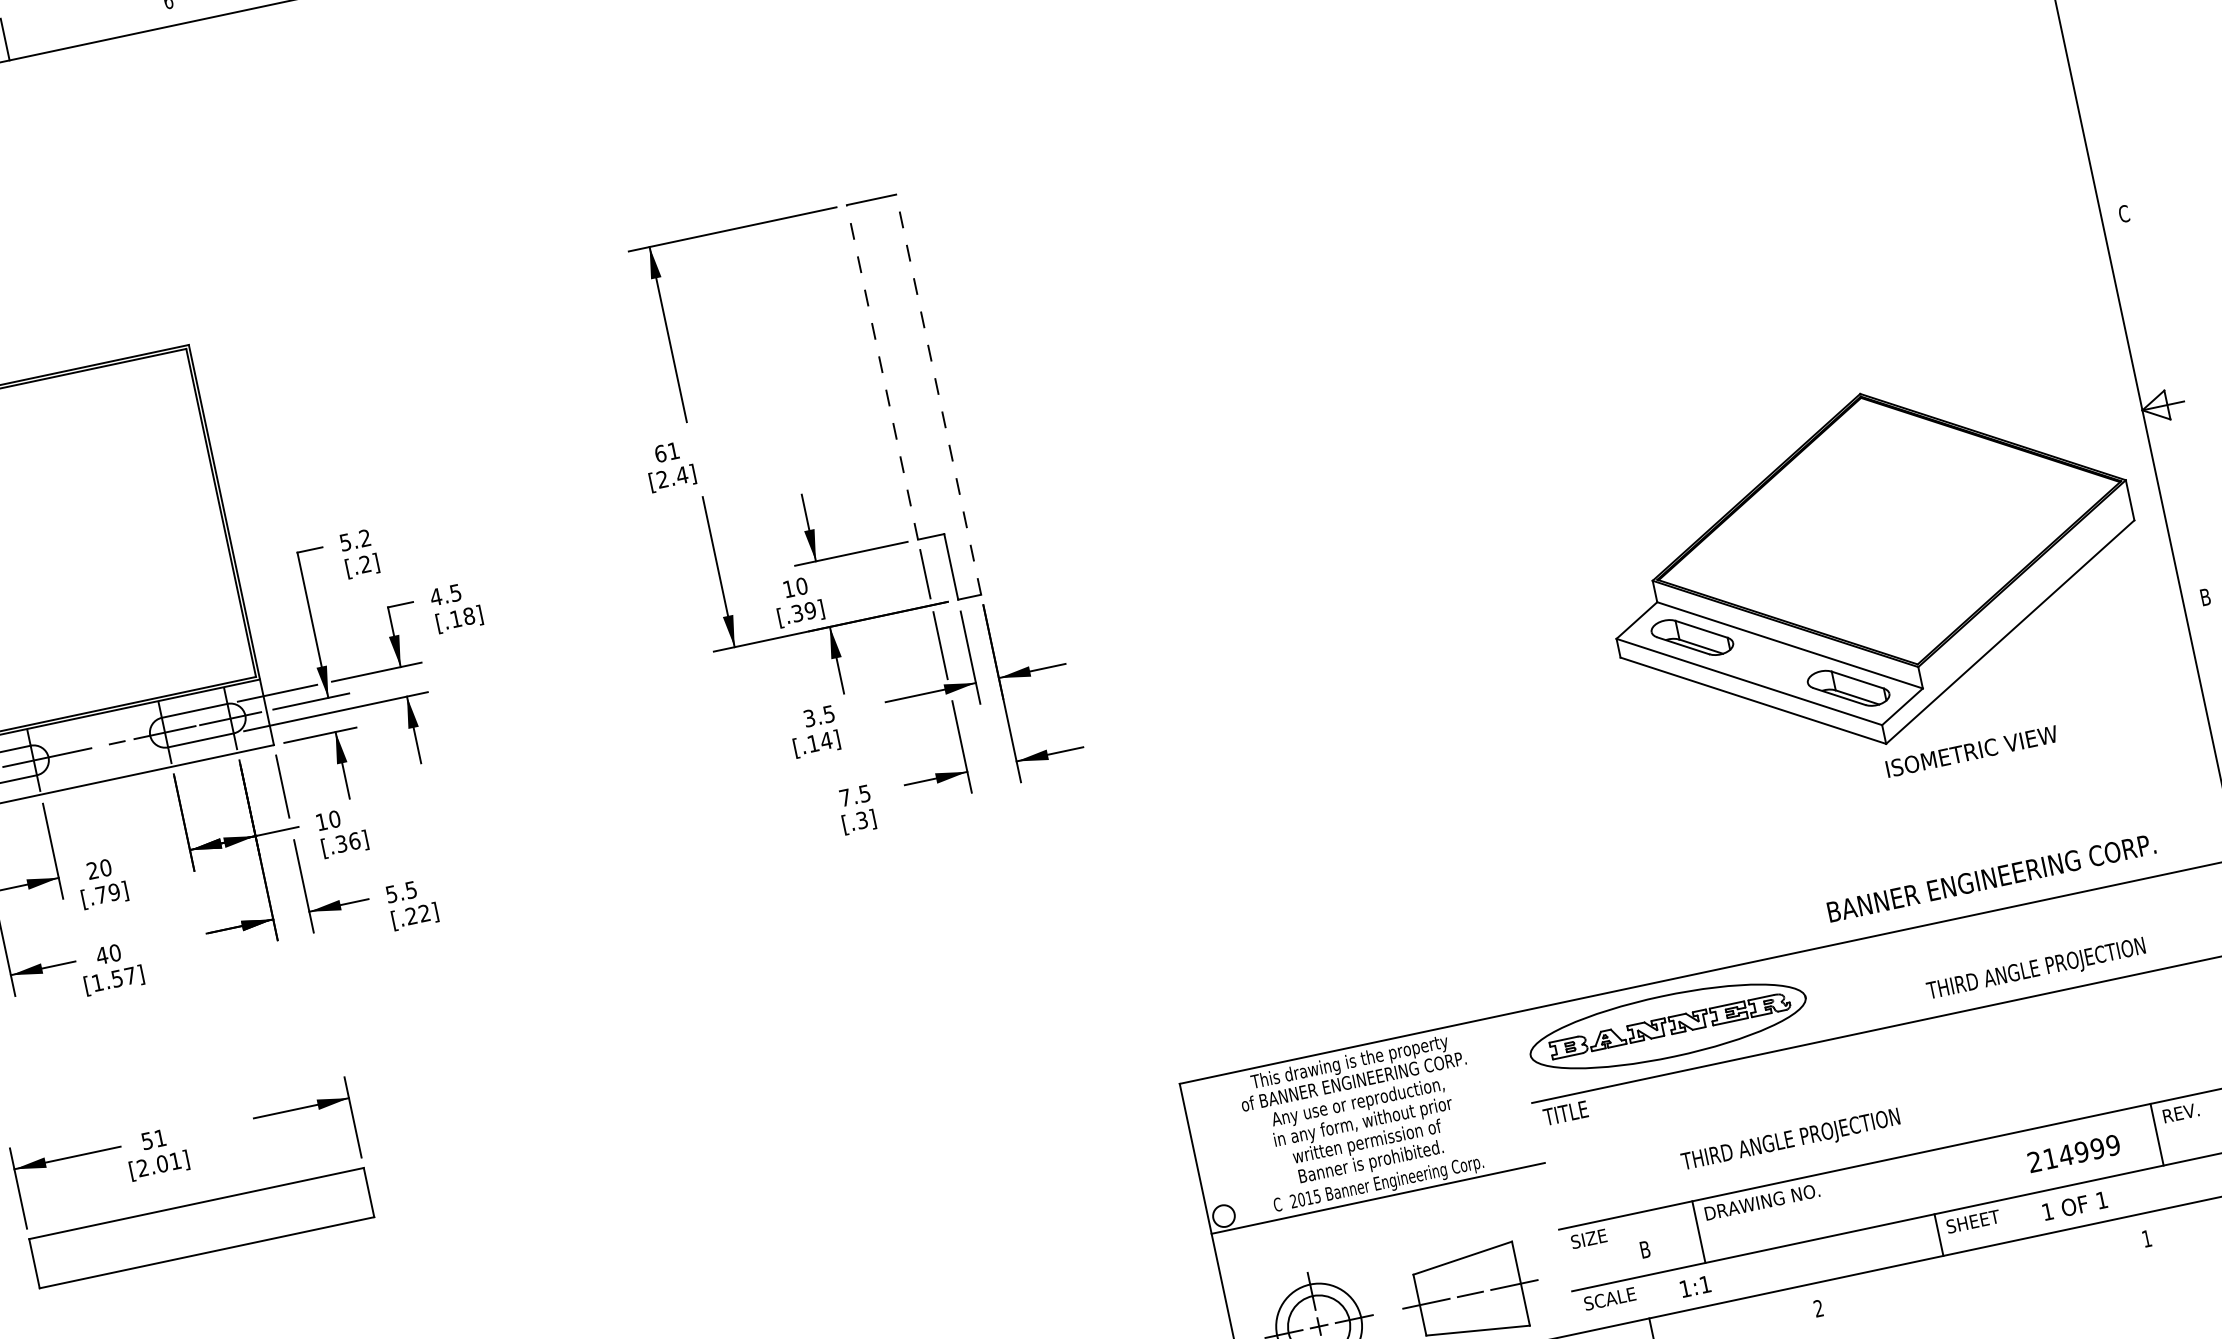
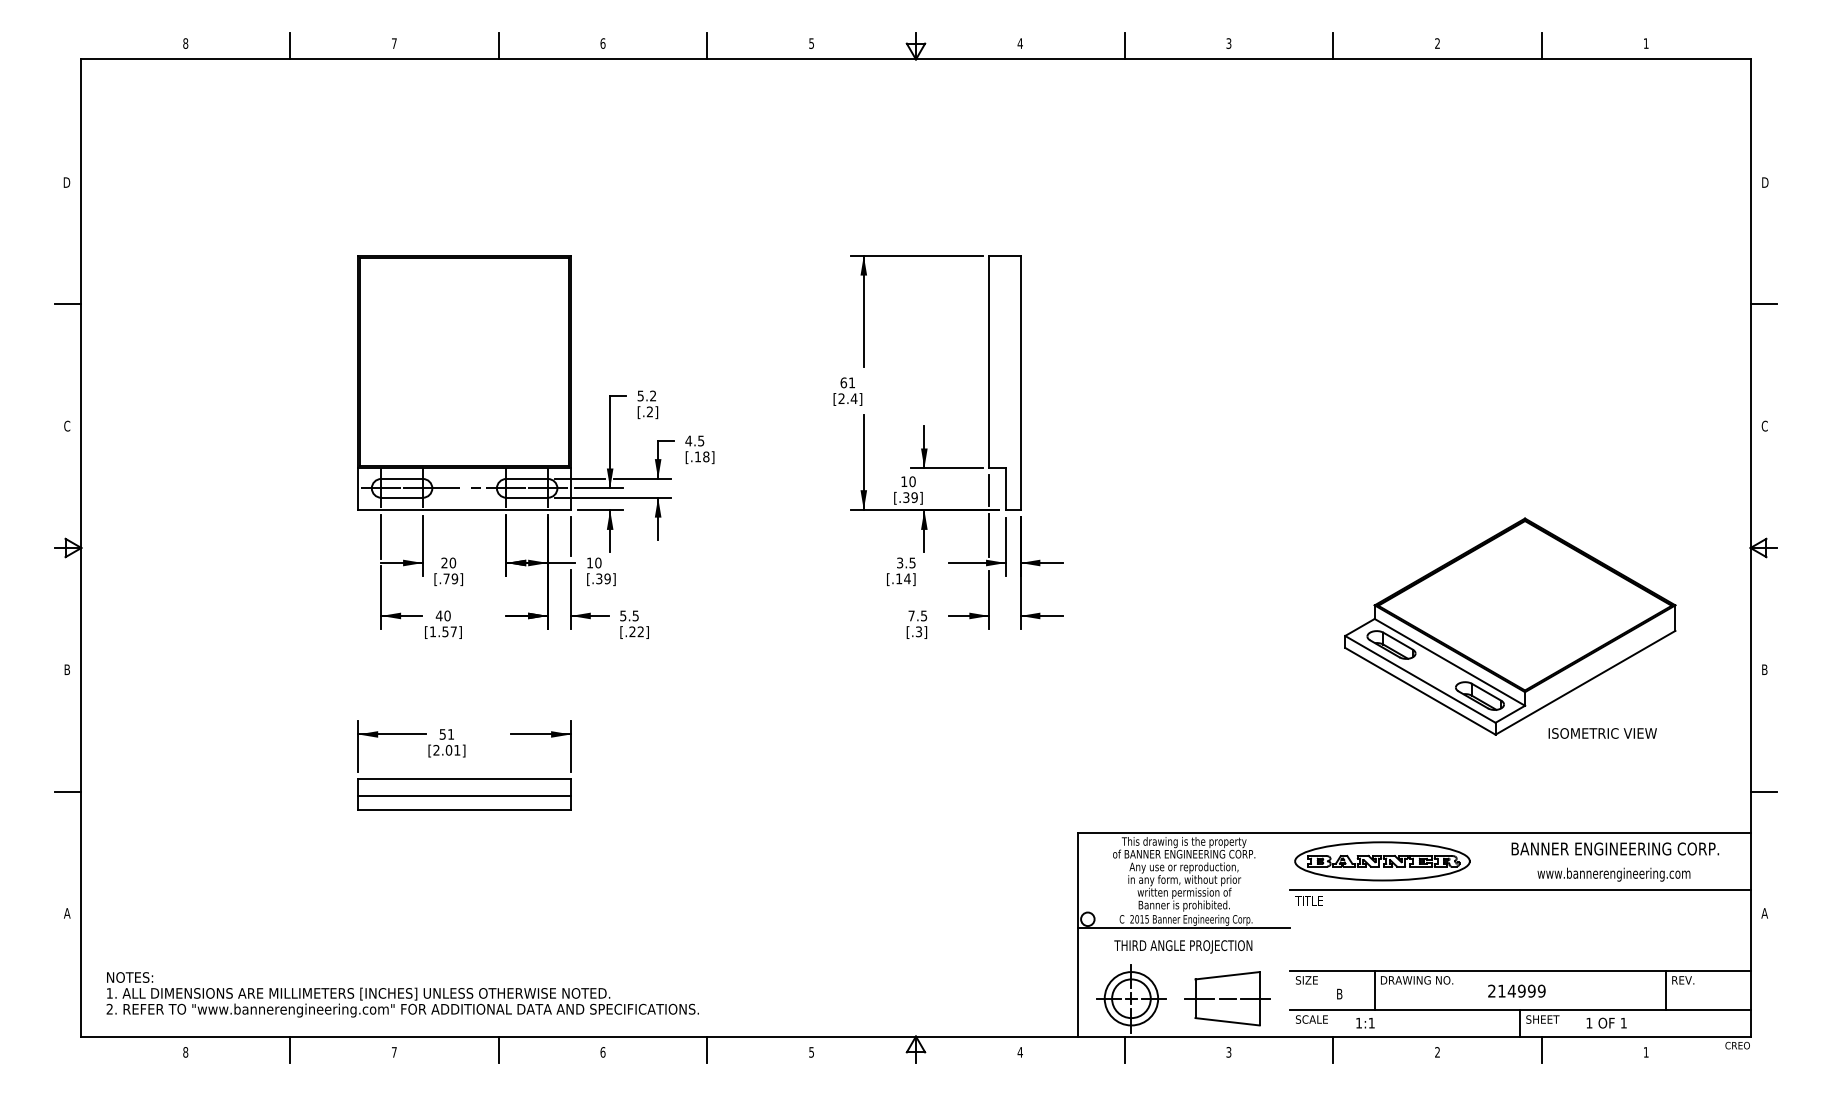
line: (2081, 22) -> (1763, 304), added
line: (882, 371) -> (989, 361), dashed -> solid
line: (938, 394) -> (1020, 382), dashed -> solid
part: (1873, 568) -> (1510, 626), moved
text: (354, 840) -> (607, 578), [.36] -> [.39]
text: (1990, 877) -> (1614, 848), moved
text: (2035, 969) -> (1613, 874), THIRD ANGLE PROJECTION -> www.bannerengineering.com
text: (1791, 1140) -> (1183, 946), moved
text: (2073, 1152) -> (1516, 990), moved
line: (201, 1229) -> (464, 795), added
line: (1981, 1269) -> (1541, 1049), added

